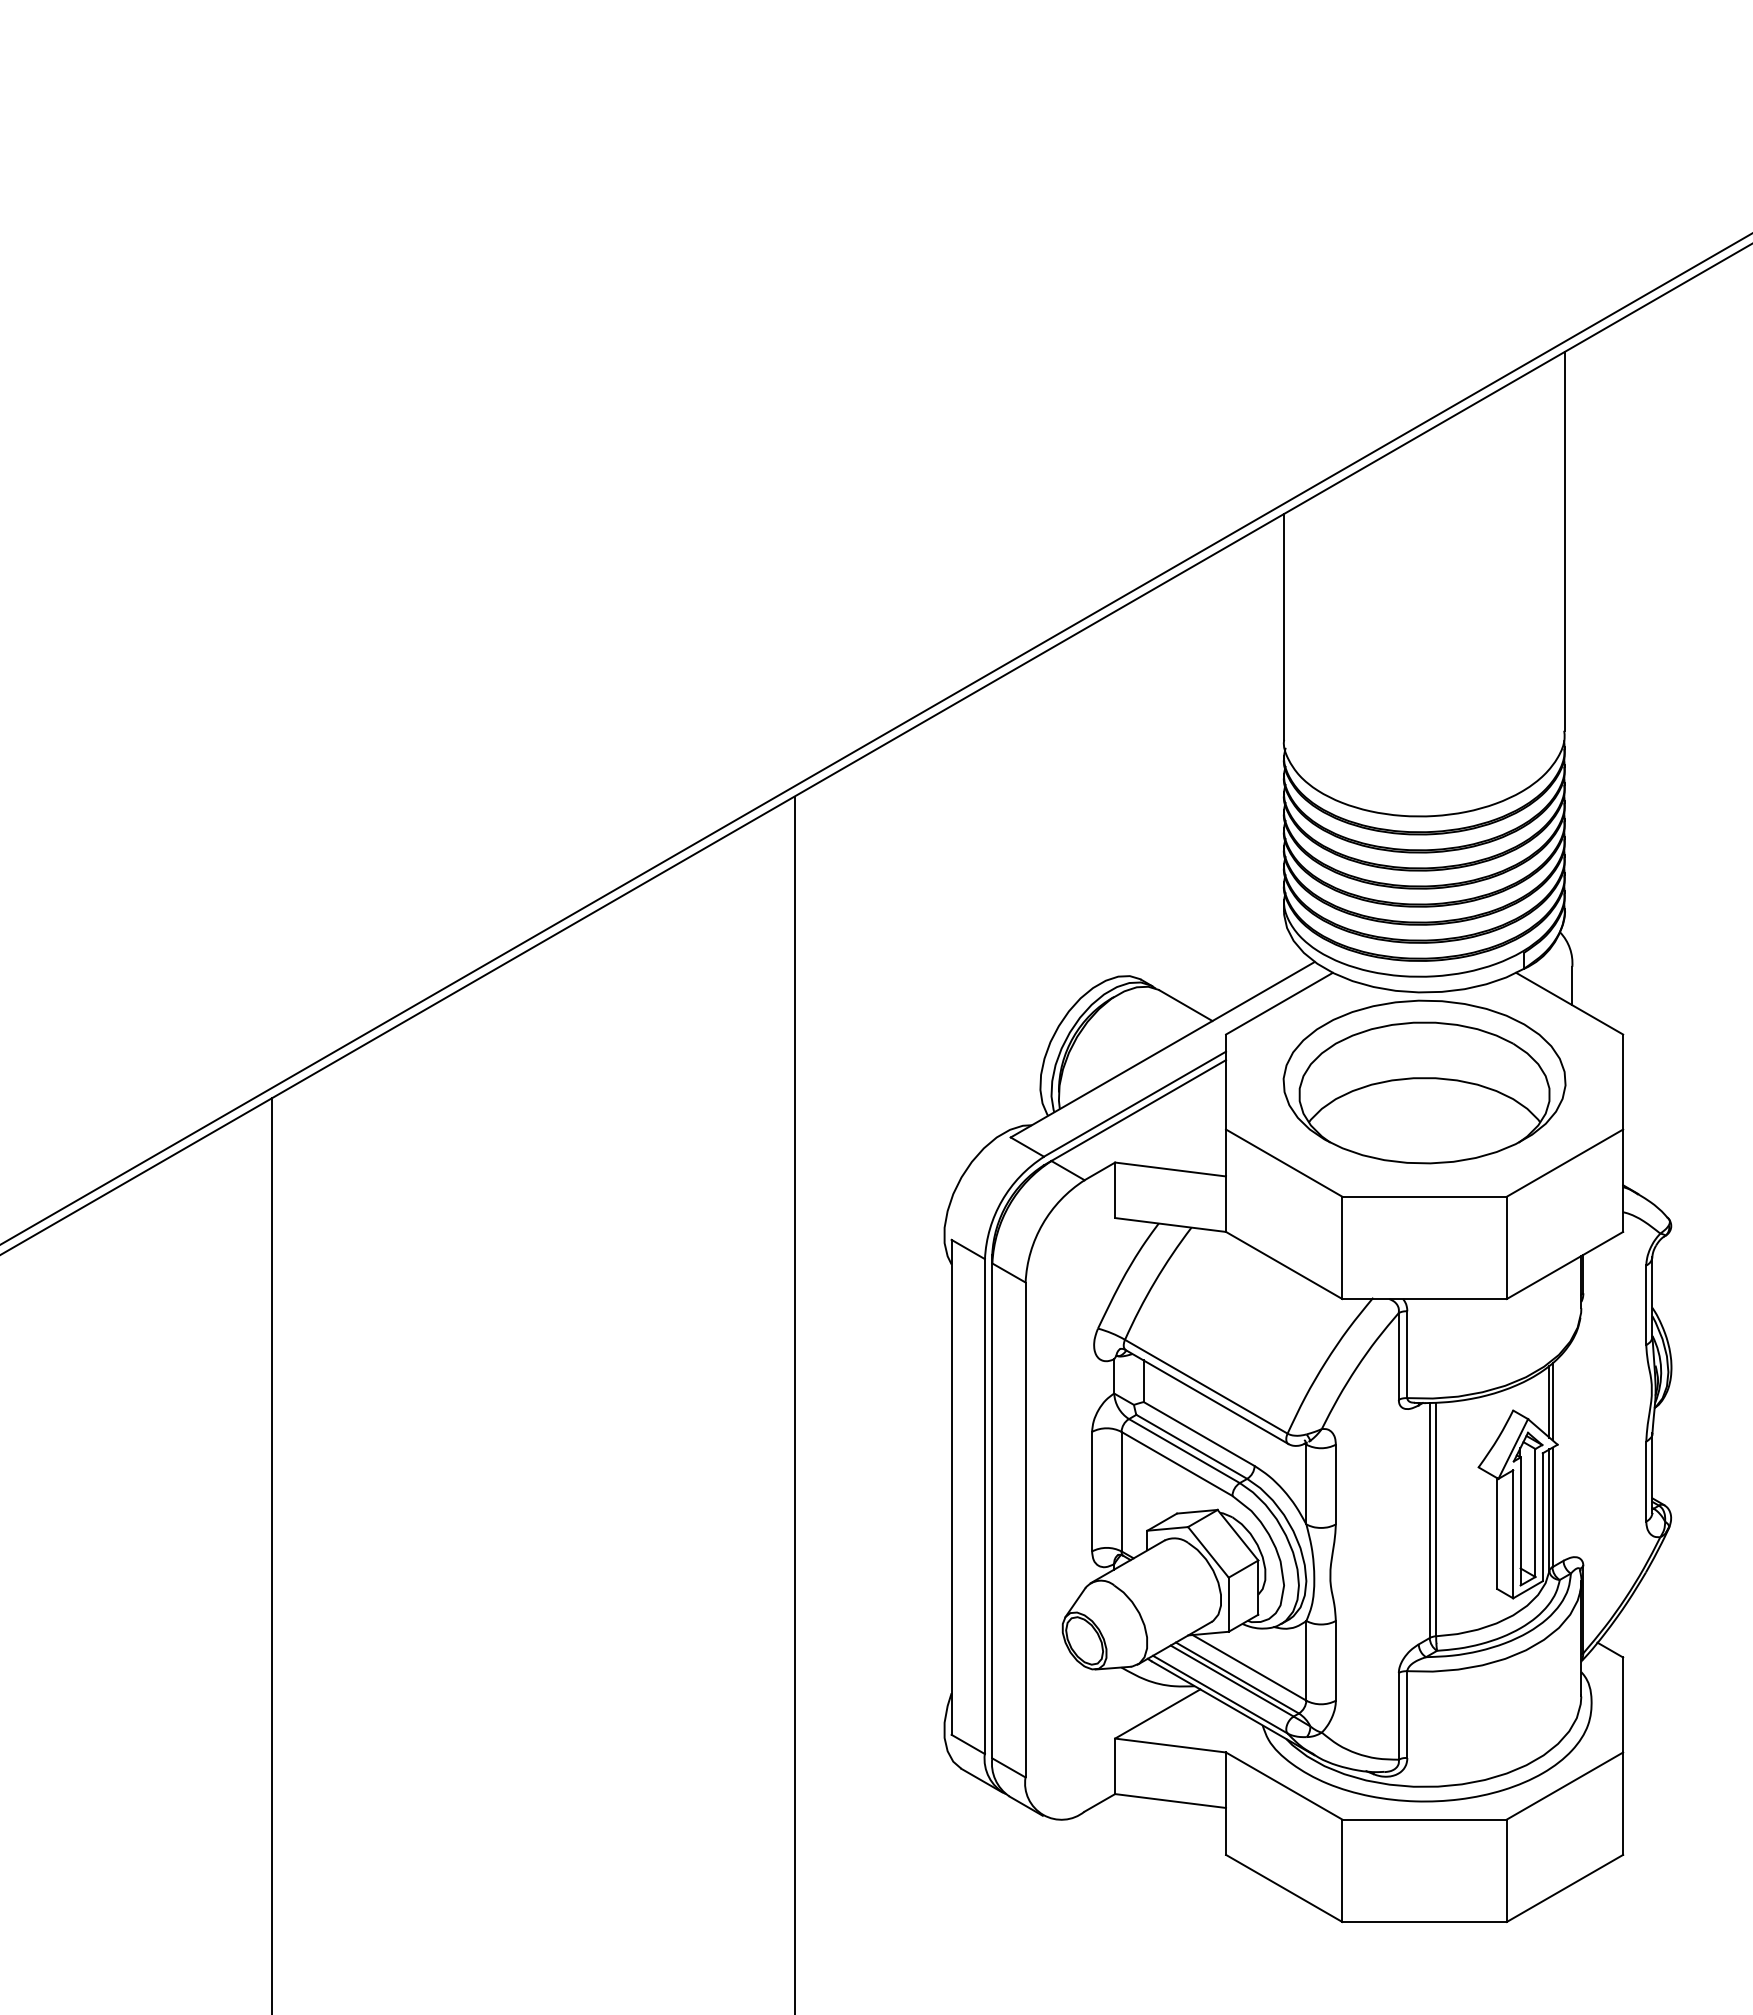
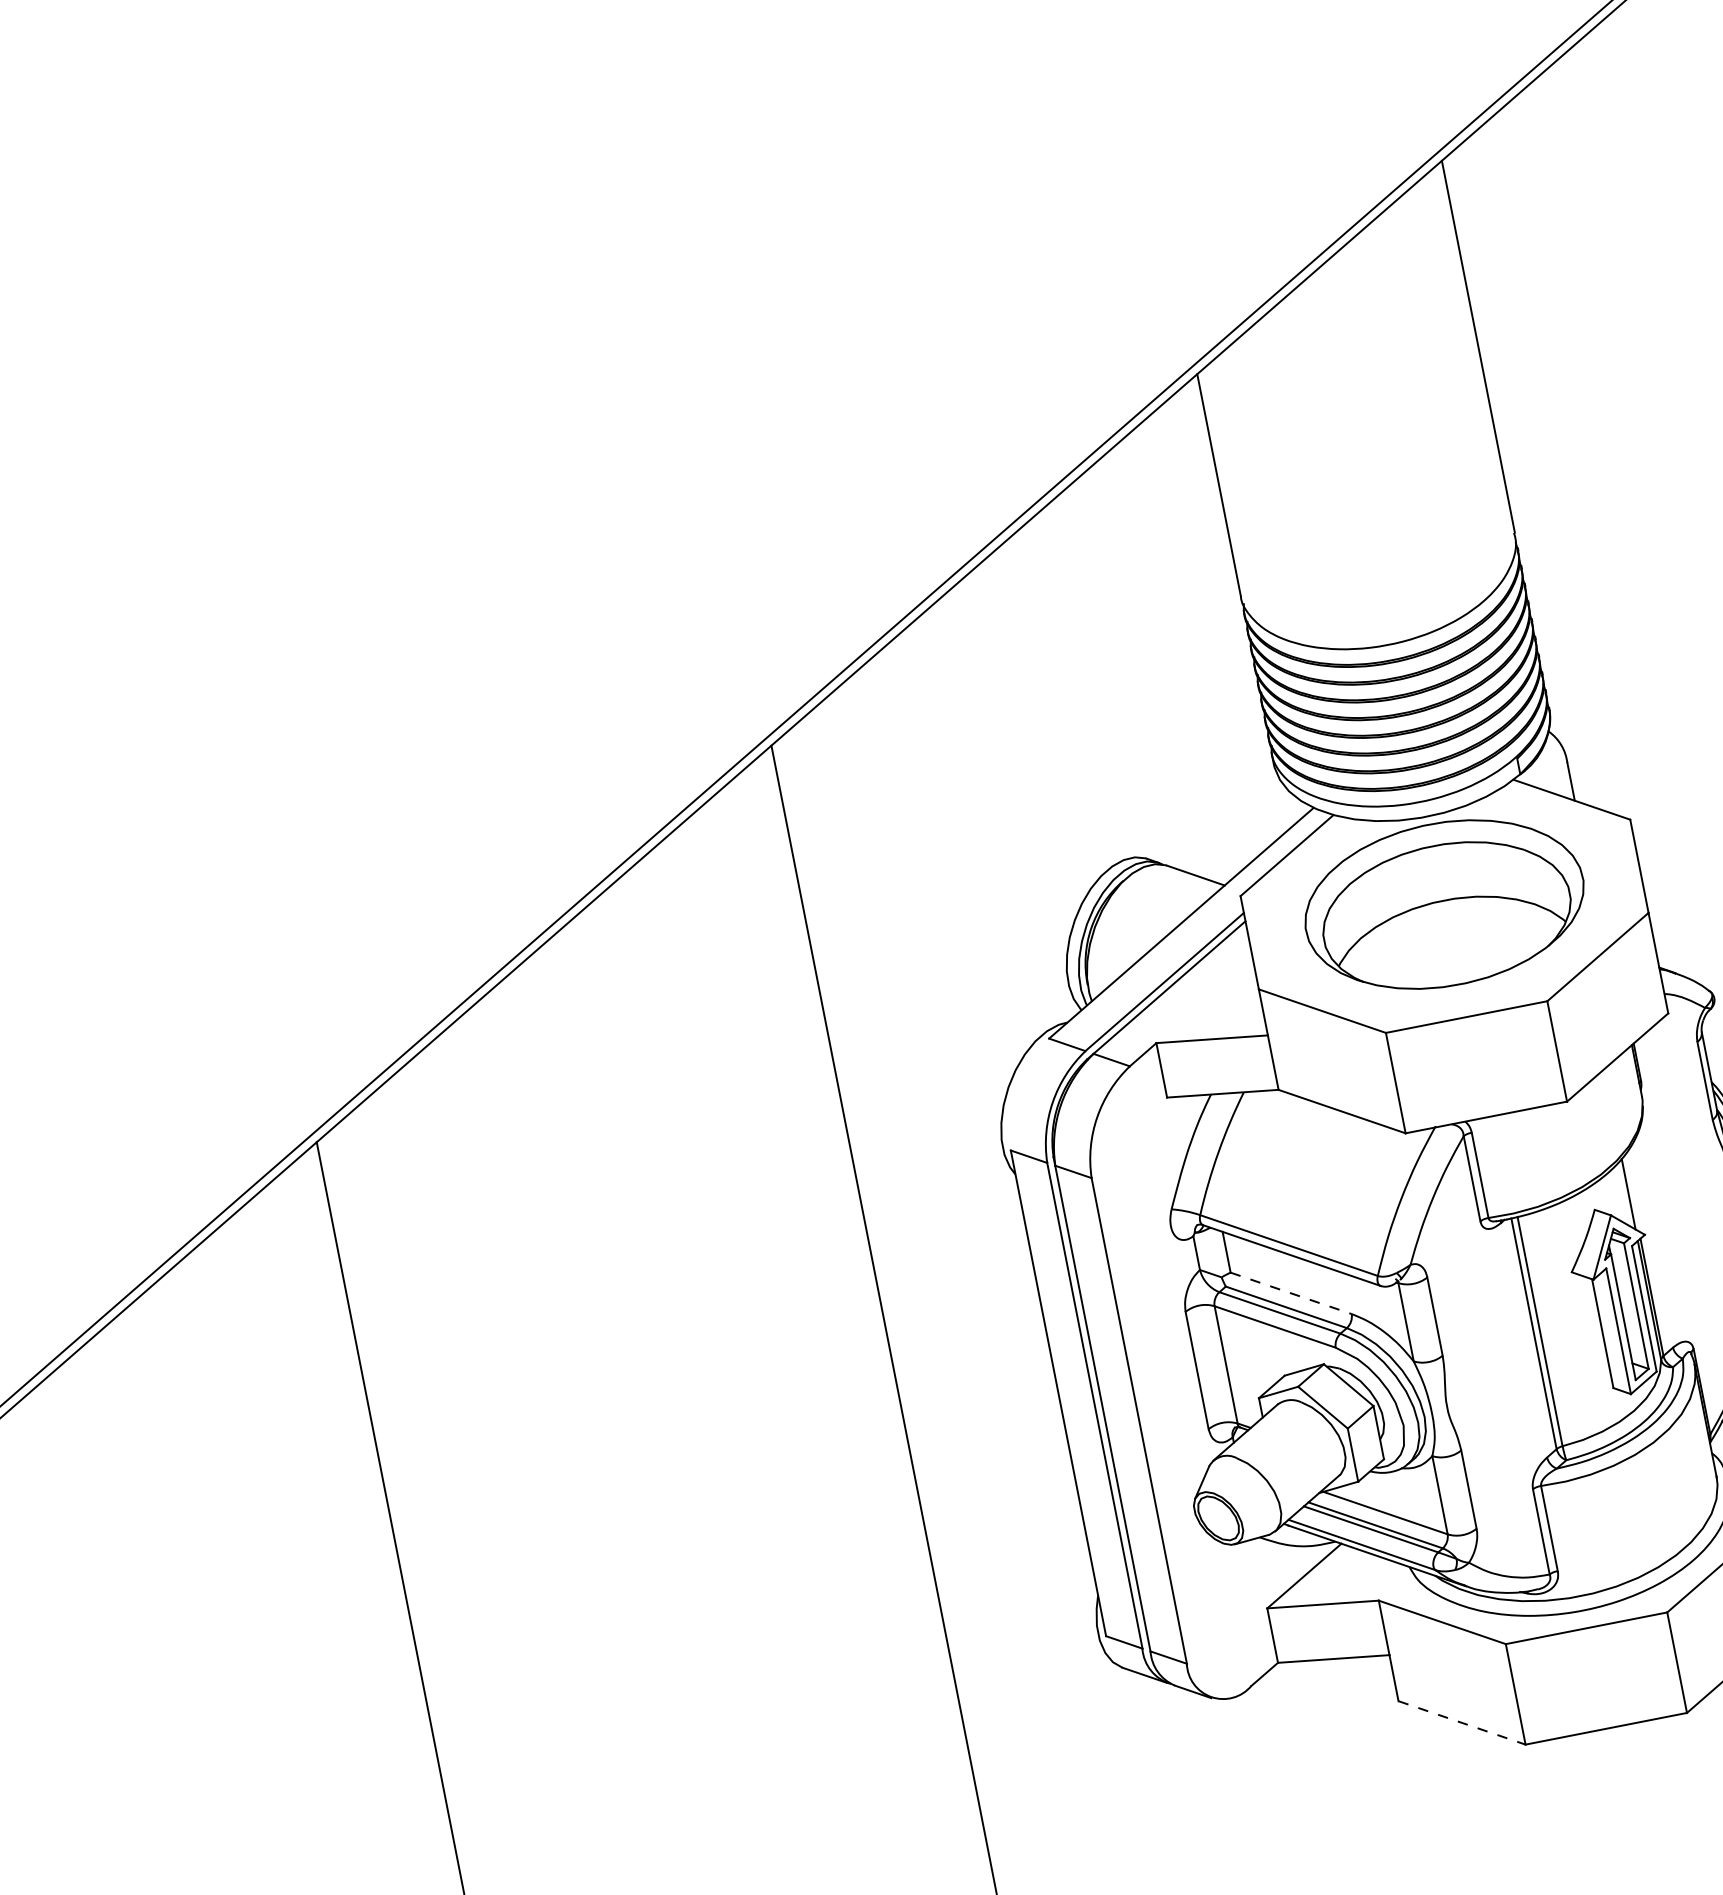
line: (1552, 1401) -> (1631, 1193), removed
line: (1199, 1434) -> (1291, 1293), solid -> dashed
line: (1284, 1888) -> (1462, 1722), solid -> dashed

